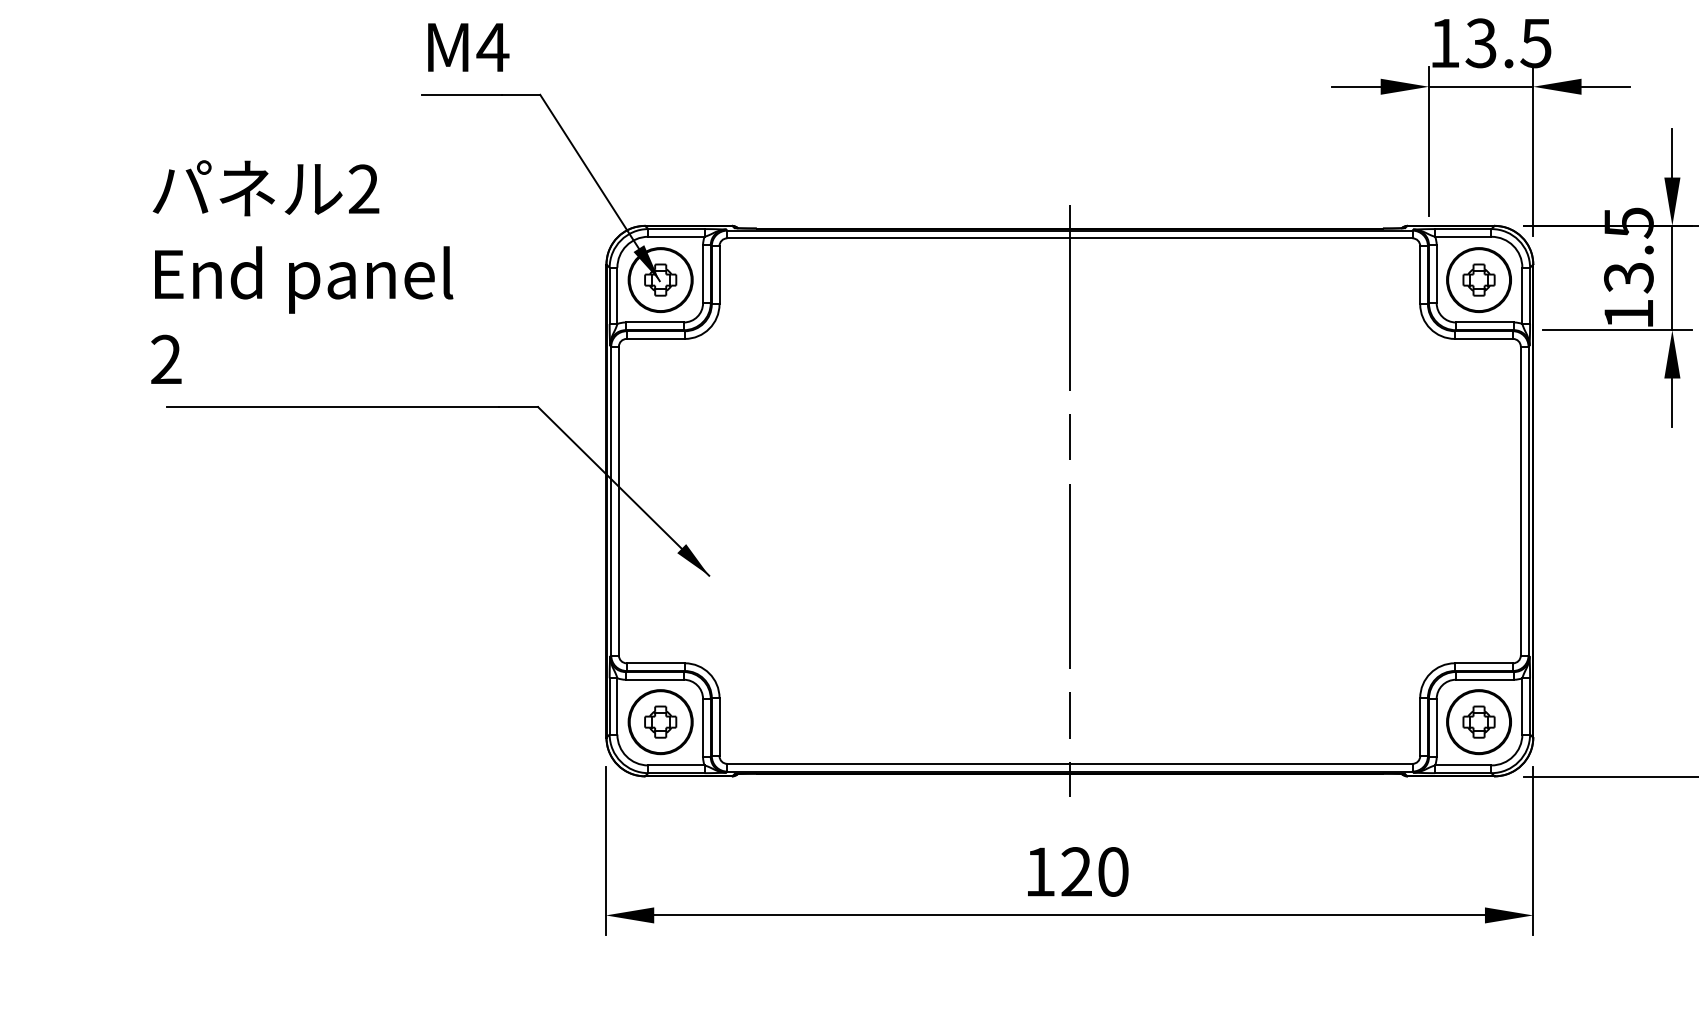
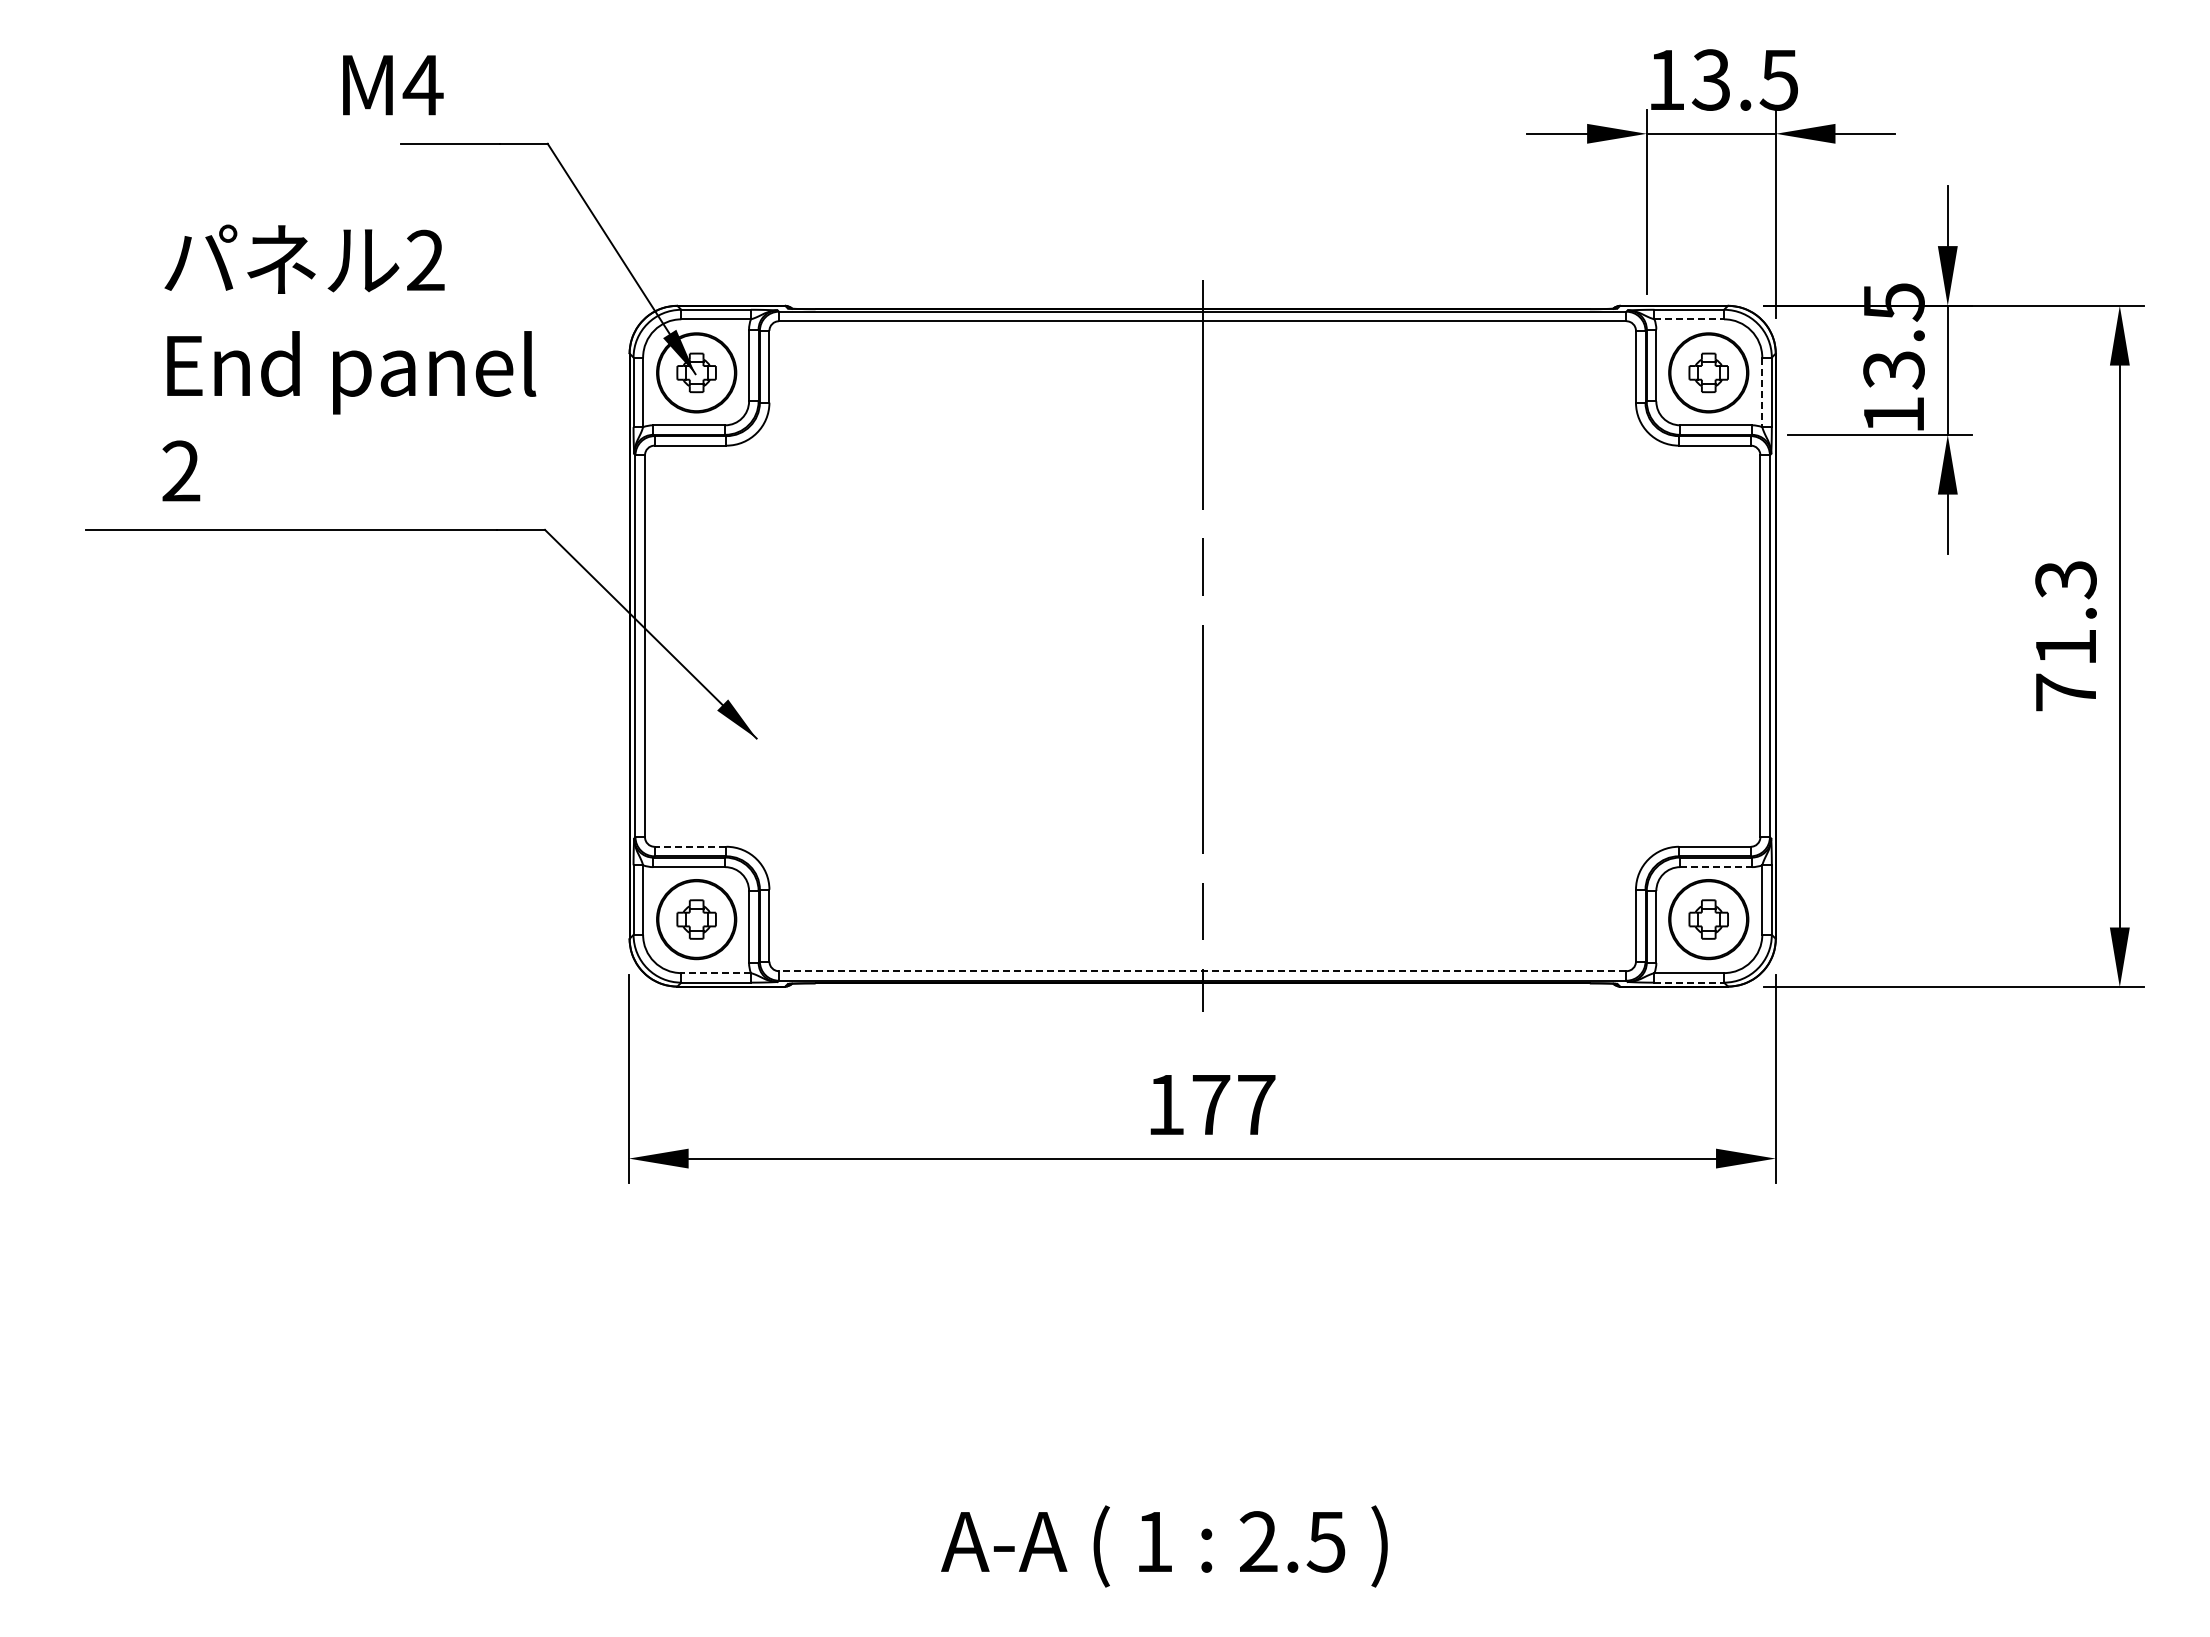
text: (468, 47) -> (393, 85), moved
line: (1463, 236) -> (1689, 319), solid -> dashed
text: (302, 271) -> (349, 362), moved
line: (1522, 295) -> (1762, 392), solid -> dashed
line: (655, 663) -> (690, 846), solid -> dashed
line: (1485, 680) -> (1716, 867), solid -> dashed
line: (1069, 764) -> (1202, 971), solid -> dashed
line: (676, 765) -> (716, 973), solid -> dashed
line: (1463, 773) -> (1689, 982), solid -> dashed
text: (1094, 871) -> (1233, 1104), 120 -> 177

